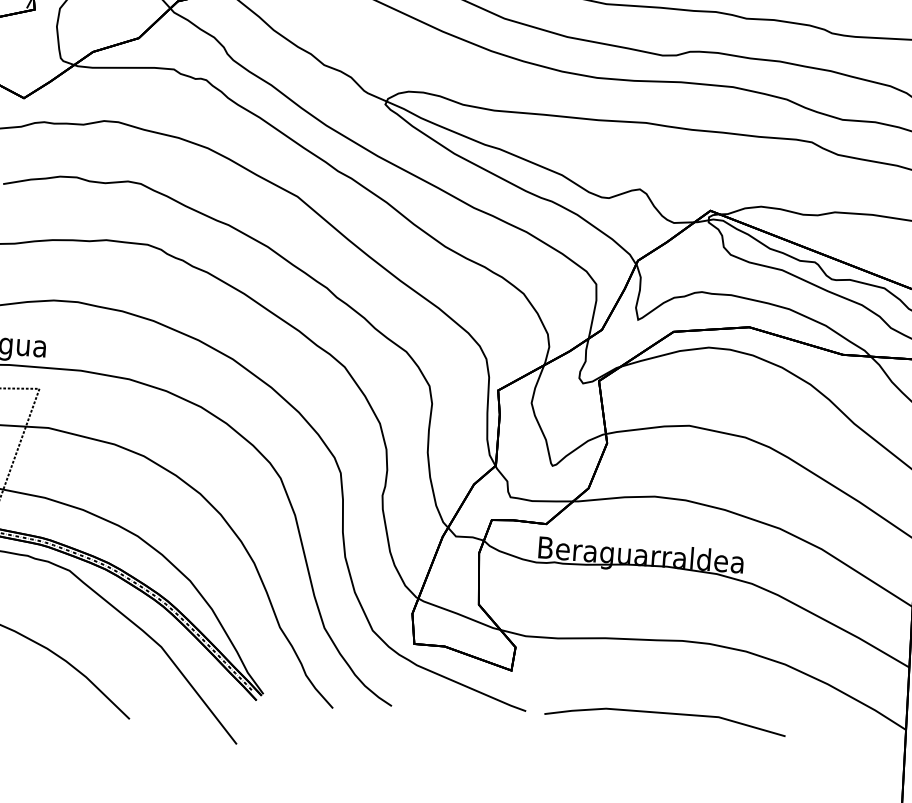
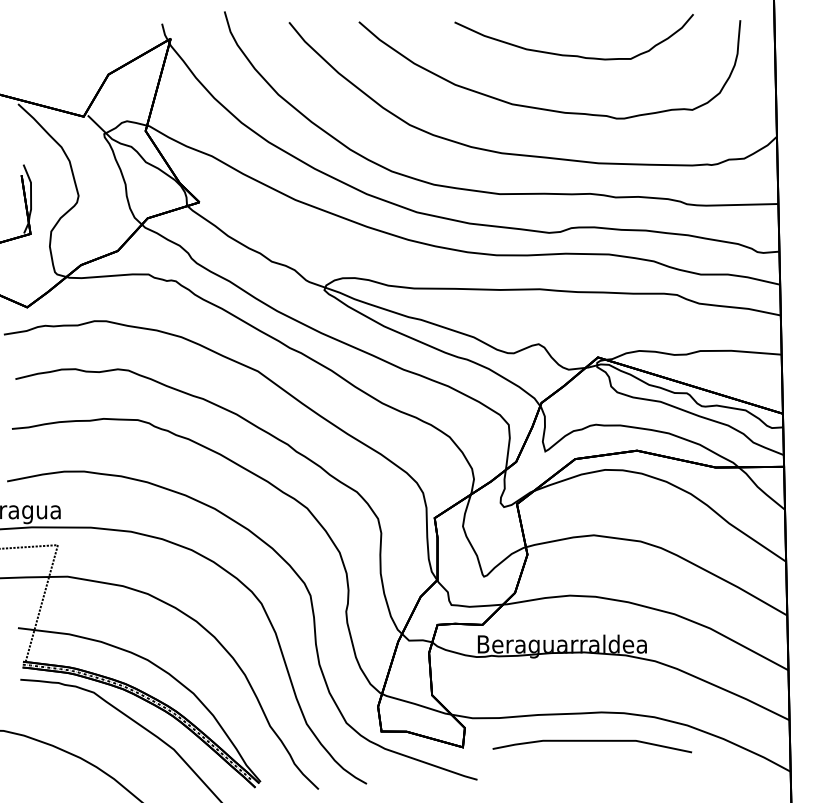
line: (665, 714) -> (592, 741), moved

